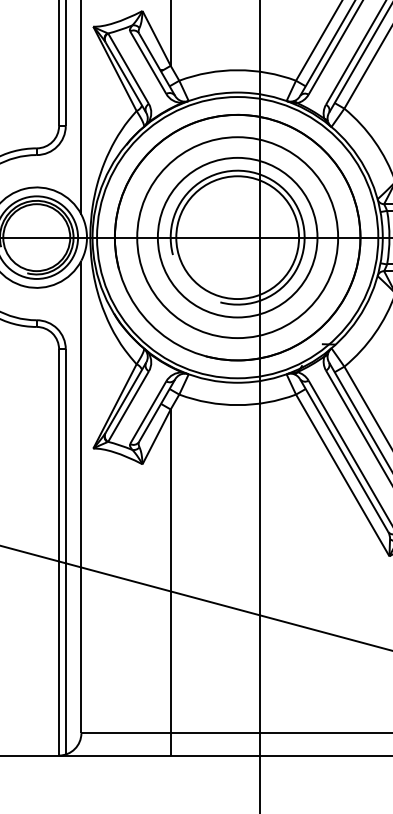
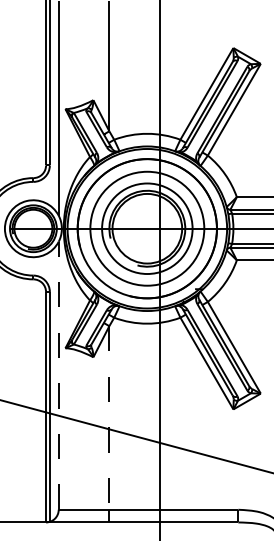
line: (81, 496) -> (58, 375), solid -> dashed
line: (170, 570) -> (109, 417), solid -> dashed

